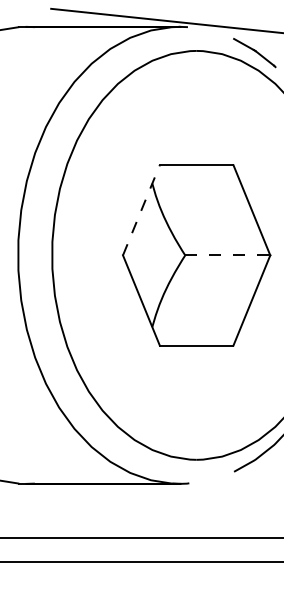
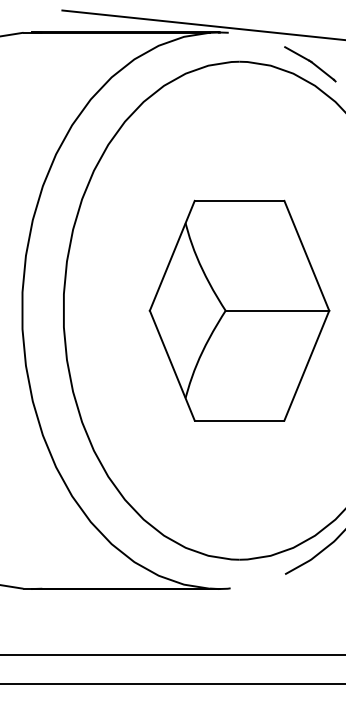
line: (141, 210) -> (172, 255), dashed -> solid
line: (227, 255) -> (277, 310), dashed -> solid

